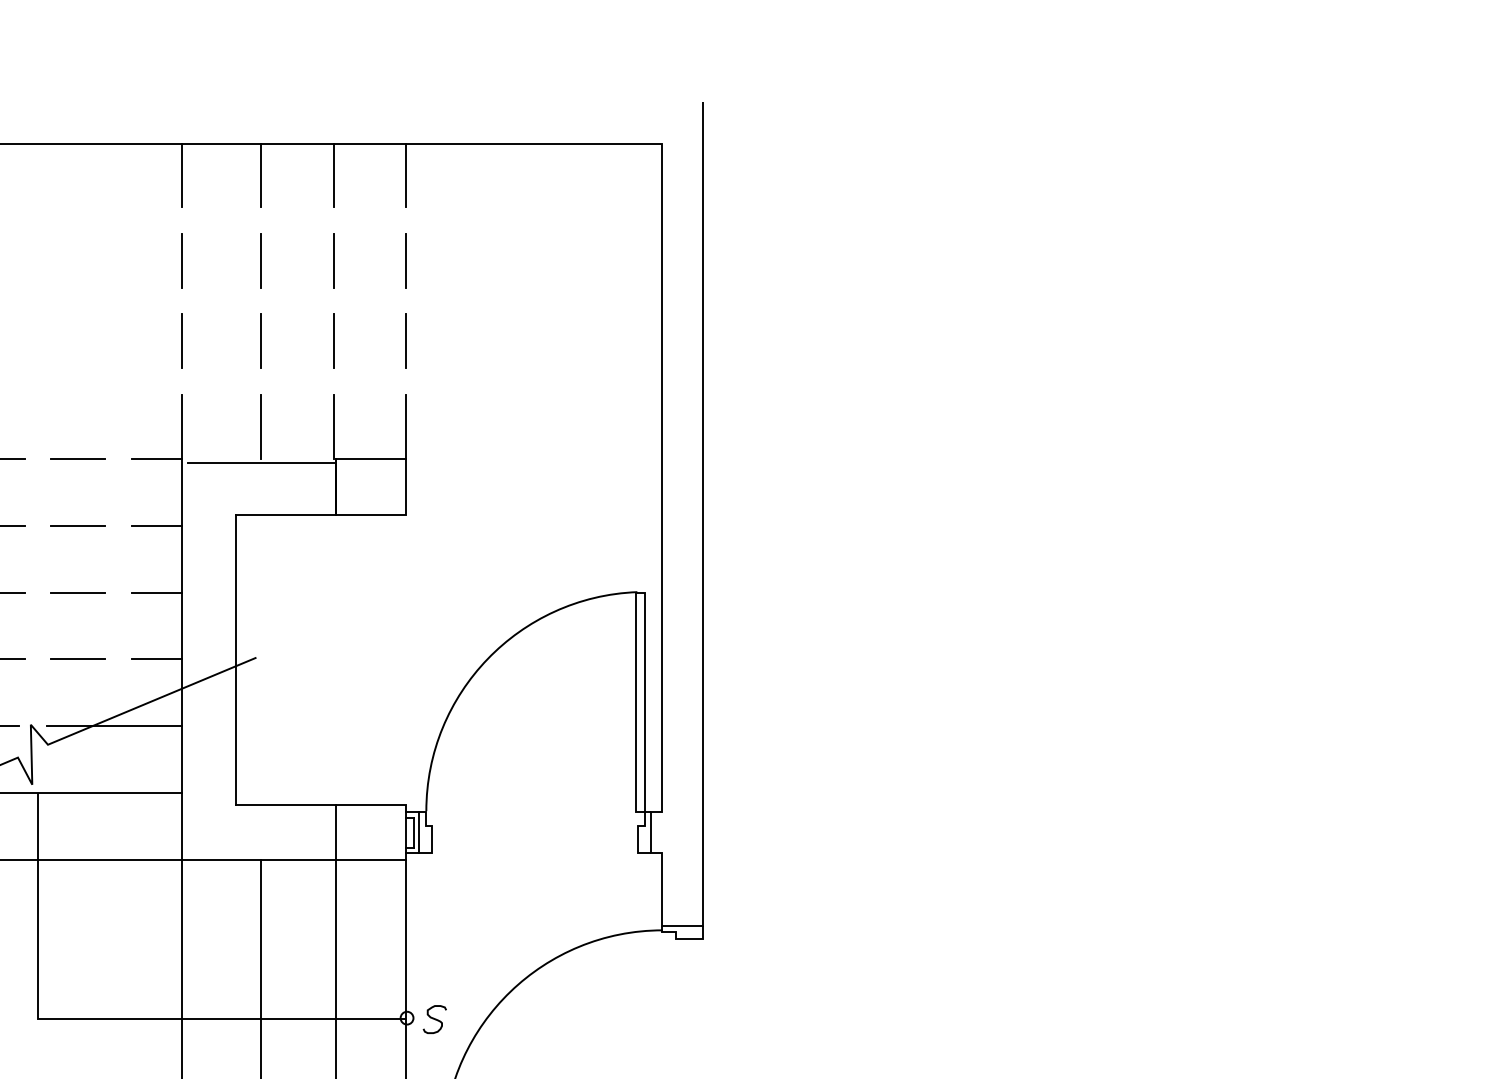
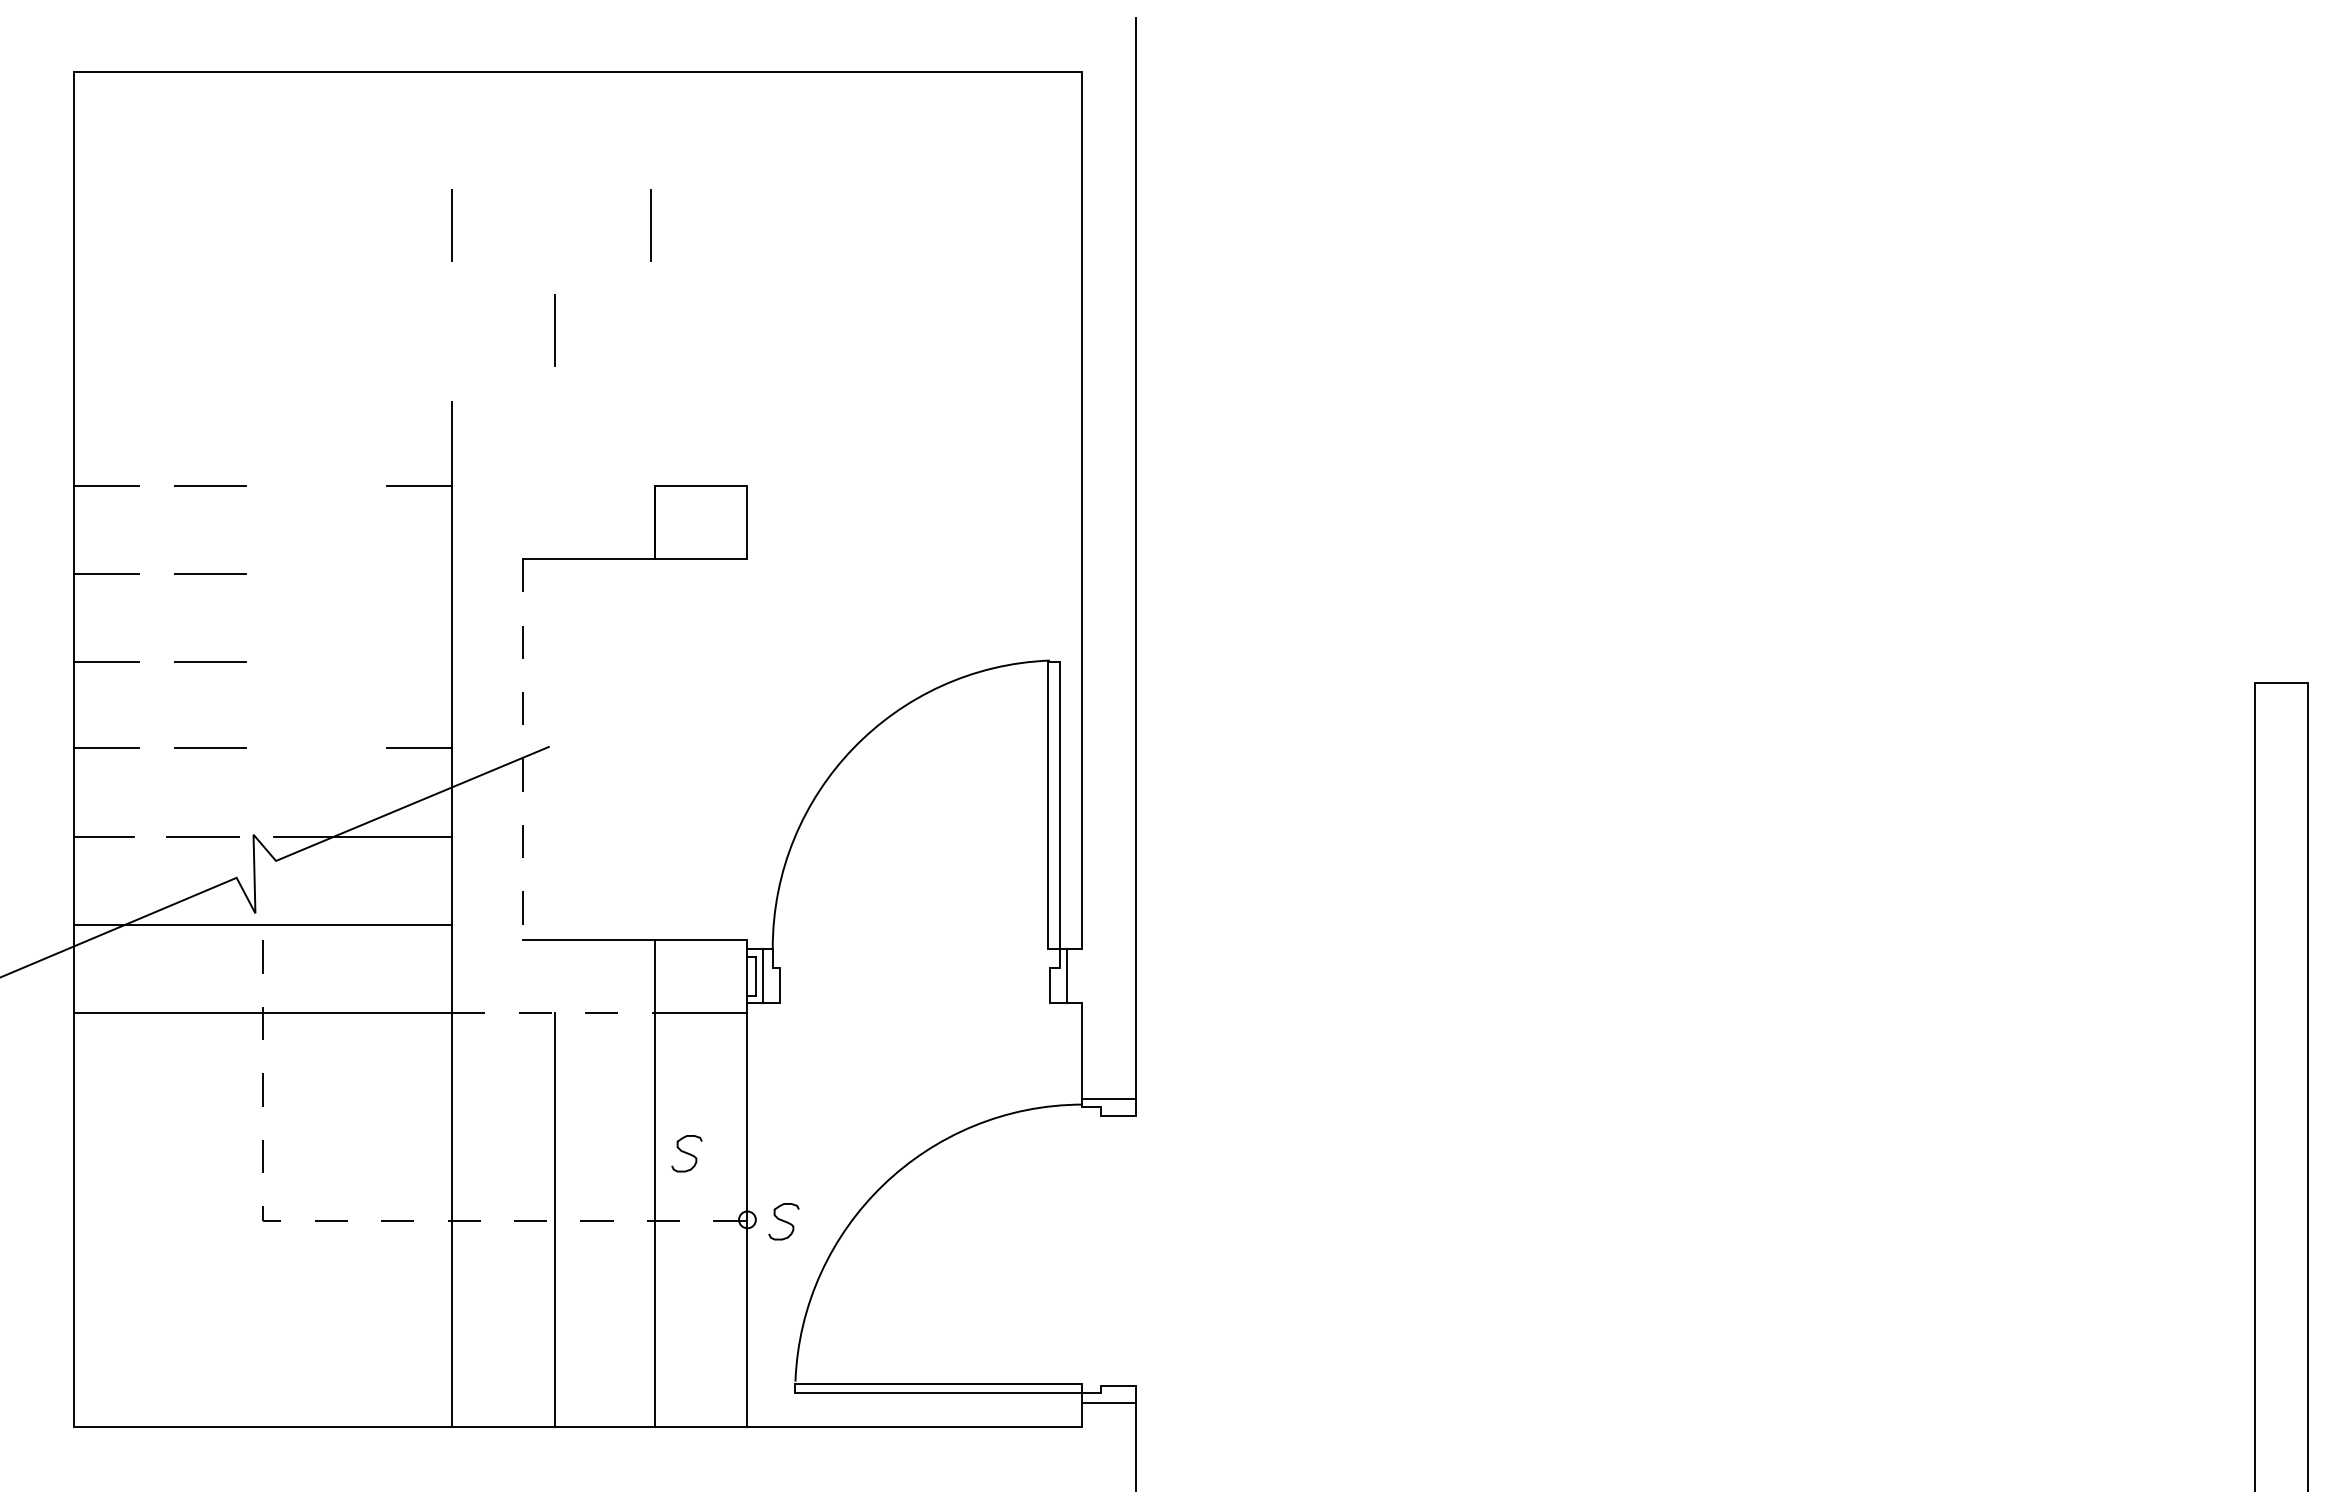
line: (182, 174) -> (452, 112), removed
line: (260, 174) -> (555, 112), removed
line: (333, 174) -> (650, 112), removed
line: (406, 174) -> (746, 112), removed
line: (260, 260) -> (554, 225), removed
line: (406, 260) -> (746, 225), removed
line: (182, 340) -> (452, 330), removed
line: (333, 340) -> (650, 330), removed
line: (406, 340) -> (746, 330), removed
line: (260, 426) -> (555, 443), removed
line: (333, 426) -> (650, 443), removed
line: (406, 426) -> (746, 443), removed
line: (78, 459) -> (315, 486), removed
line: (261, 463) -> (556, 491), removed
line: (78, 526) -> (315, 574), removed
line: (157, 526) -> (419, 574), removed
line: (78, 593) -> (315, 662), removed
line: (157, 593) -> (419, 662), removed
line: (78, 659) -> (315, 748), removed
line: (236, 659) -> (523, 749), solid -> dashed
line: (259, 860) -> (553, 1012), solid -> dashed
curve: (360, 967) -> (686, 1153), added
line: (108, 1018) -> (355, 1220), solid -> dashed

